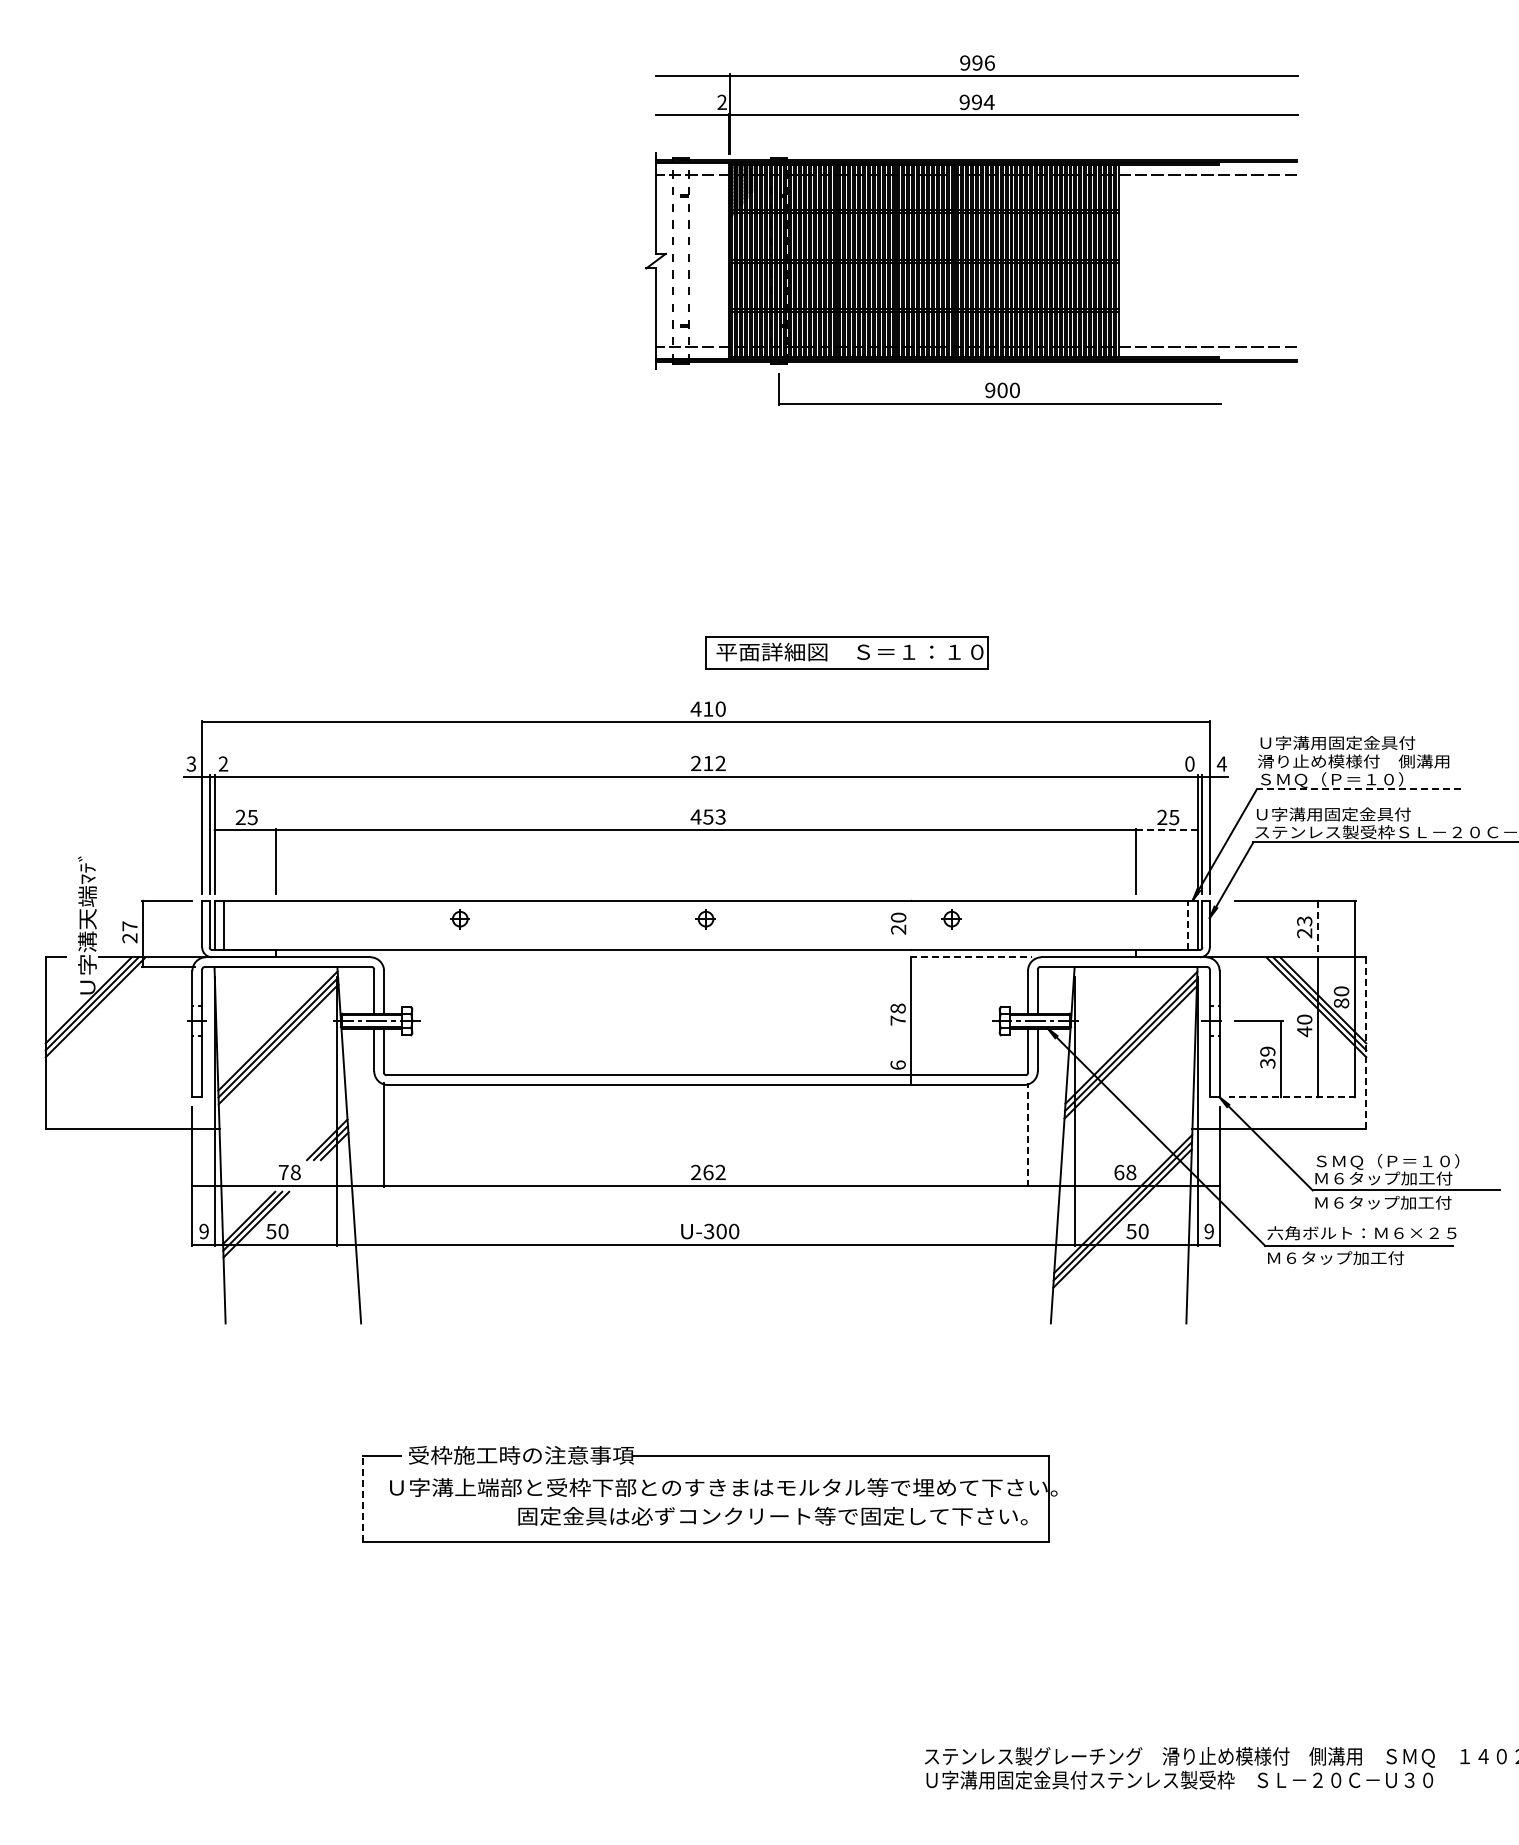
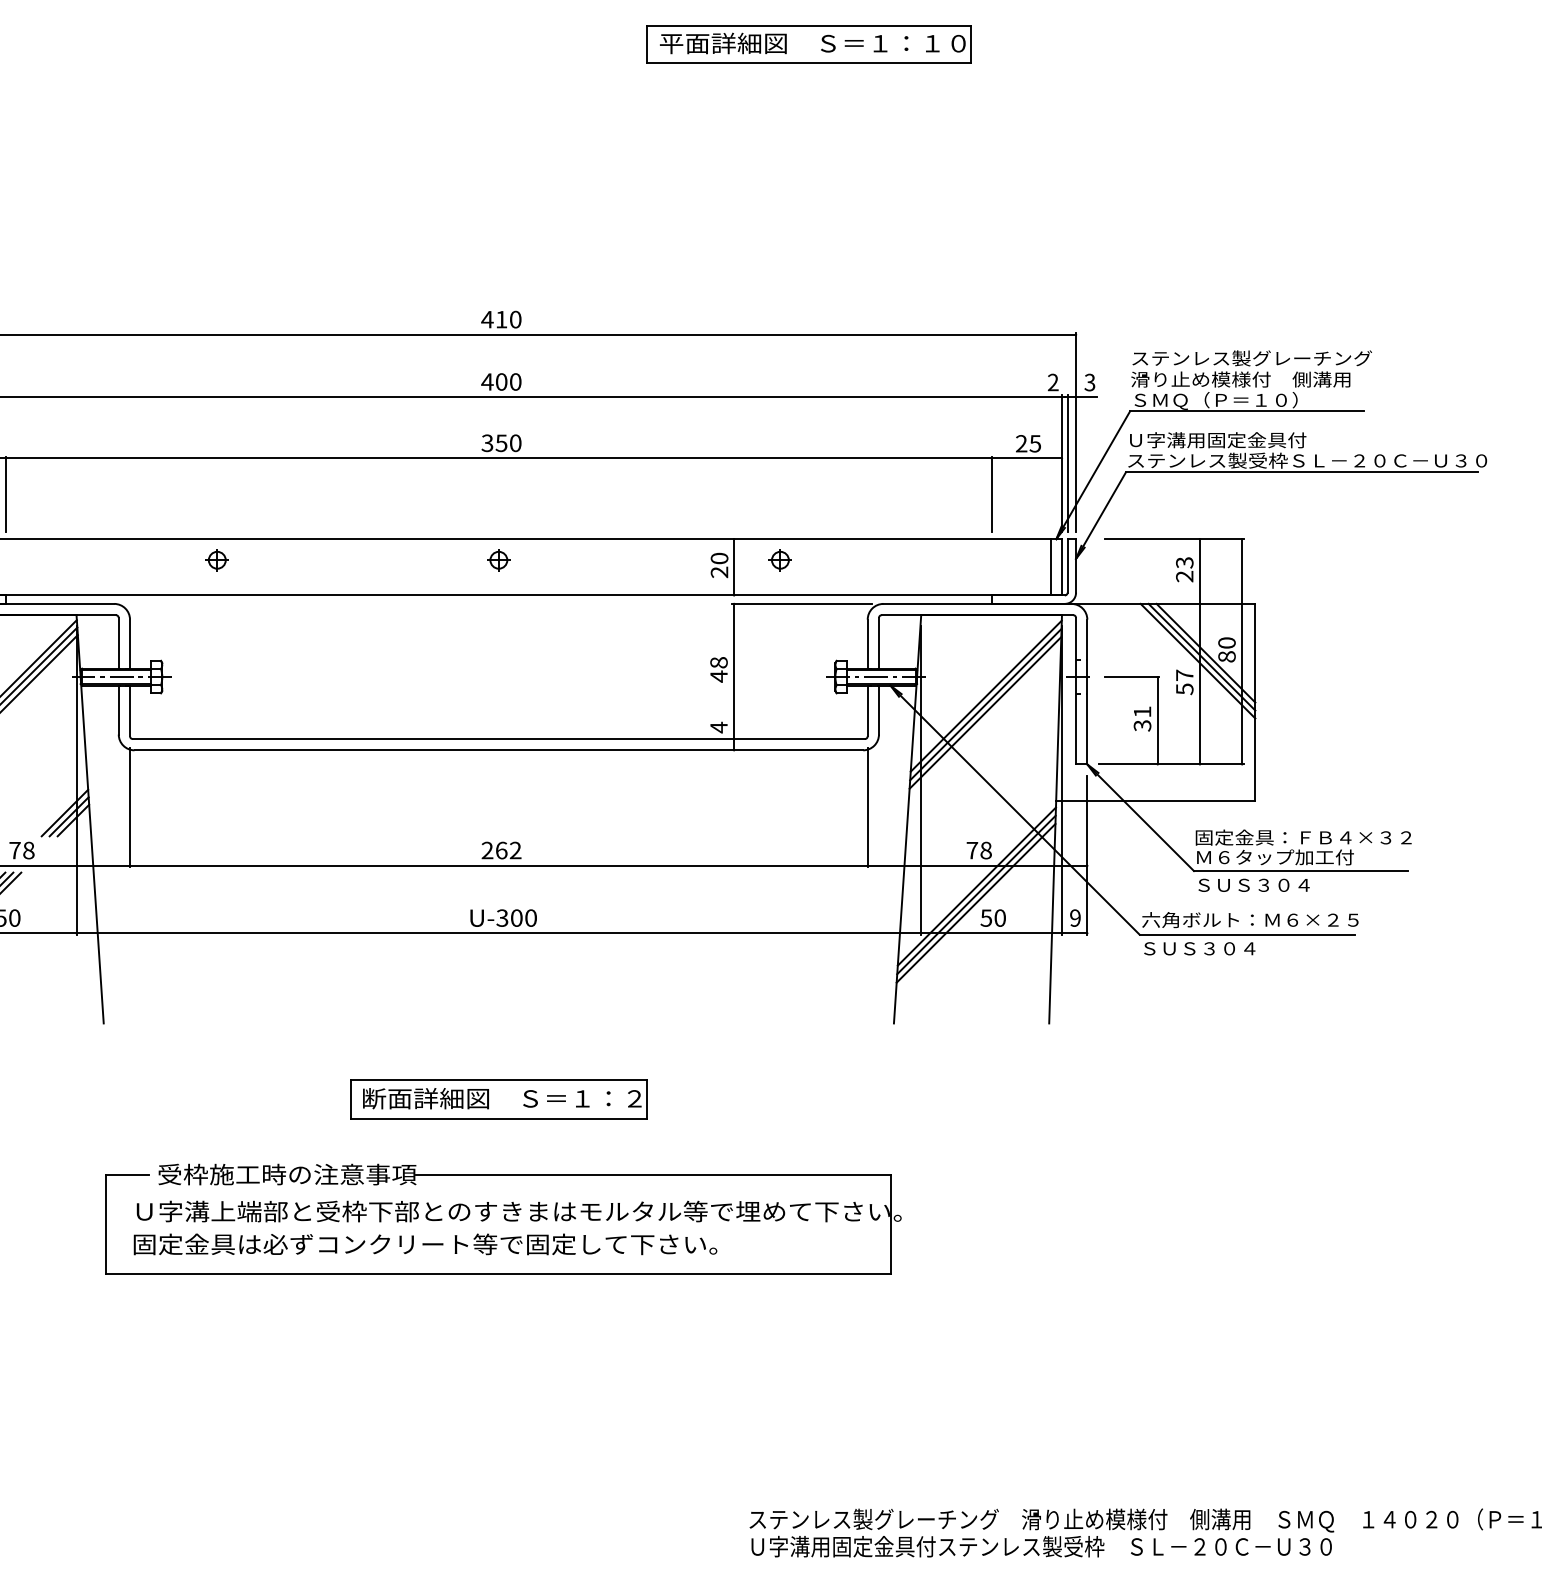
part: (846, 652) -> (808, 43), moved
text: (1363, 742) -> (1252, 357), Ｕ字溝用固定金具付 -> ステンレス製グレーチング
text: (707, 763) -> (500, 381), 212 -> 400
text: (1189, 763) -> (1052, 381), 0 -> 2
text: (1221, 763) -> (1089, 381), 4 -> 3
line: (1359, 789) -> (1247, 411), dashed -> solid
text: (707, 816) -> (500, 442), 453 -> 350
line: (1166, 830) -> (1026, 458), dashed -> solid
line: (911, 924) -> (734, 566), added
line: (1187, 925) -> (1050, 567), dashed -> solid
line: (1317, 929) -> (1199, 572), dashed -> solid
line: (970, 957) -> (801, 604), dashed -> solid
text: (897, 1020) -> (718, 676), 78 -> 48
text: (1304, 1025) -> (1184, 682), 40 -> 57
line: (1366, 1043) -> (1255, 702), dashed -> solid
text: (1267, 1051) -> (1142, 711), 39 -> 31
text: (897, 1065) -> (718, 727), 6 -> 4
line: (1292, 1097) -> (1170, 764), dashed -> solid
line: (1027, 1134) -> (867, 806), dashed -> solid
text: (1408, 1161) -> (1303, 837), ＳＭＱ（Ｐ＝１０） -> 固定金具：ＦＢ４×３２
text: (1119, 1172) -> (972, 850), 68 -> 78
text: (1383, 1202) -> (1275, 884), Ｍ６タップ加工付 -> ＳＵＳ３０４
text: (1336, 1258) -> (1221, 949), Ｍ６タップ加工付 -> ＳＵＳ３０４
part: (705, 1389) -> (498, 1099), added
line: (363, 1499) -> (106, 1225), dashed -> solid
text: (772, 1516) -> (424, 1244), moved

